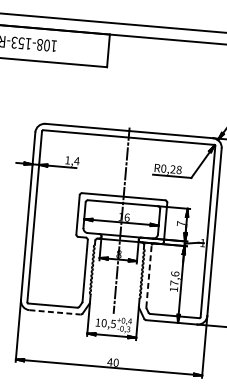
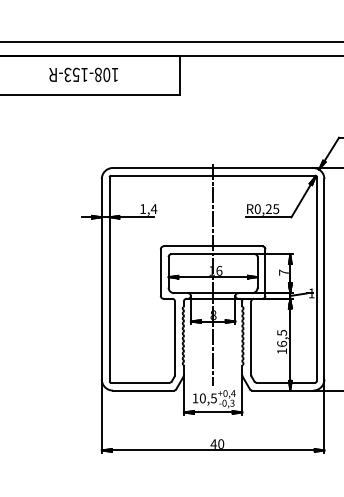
text: (179, 169) -> (276, 208), R0,28 -> R0,25
line: (149, 276) -> (251, 338), dashed -> solid
text: (175, 277) -> (282, 337), 17,6 -> 16,5
line: (55, 312) -> (143, 390), dashed -> solid

